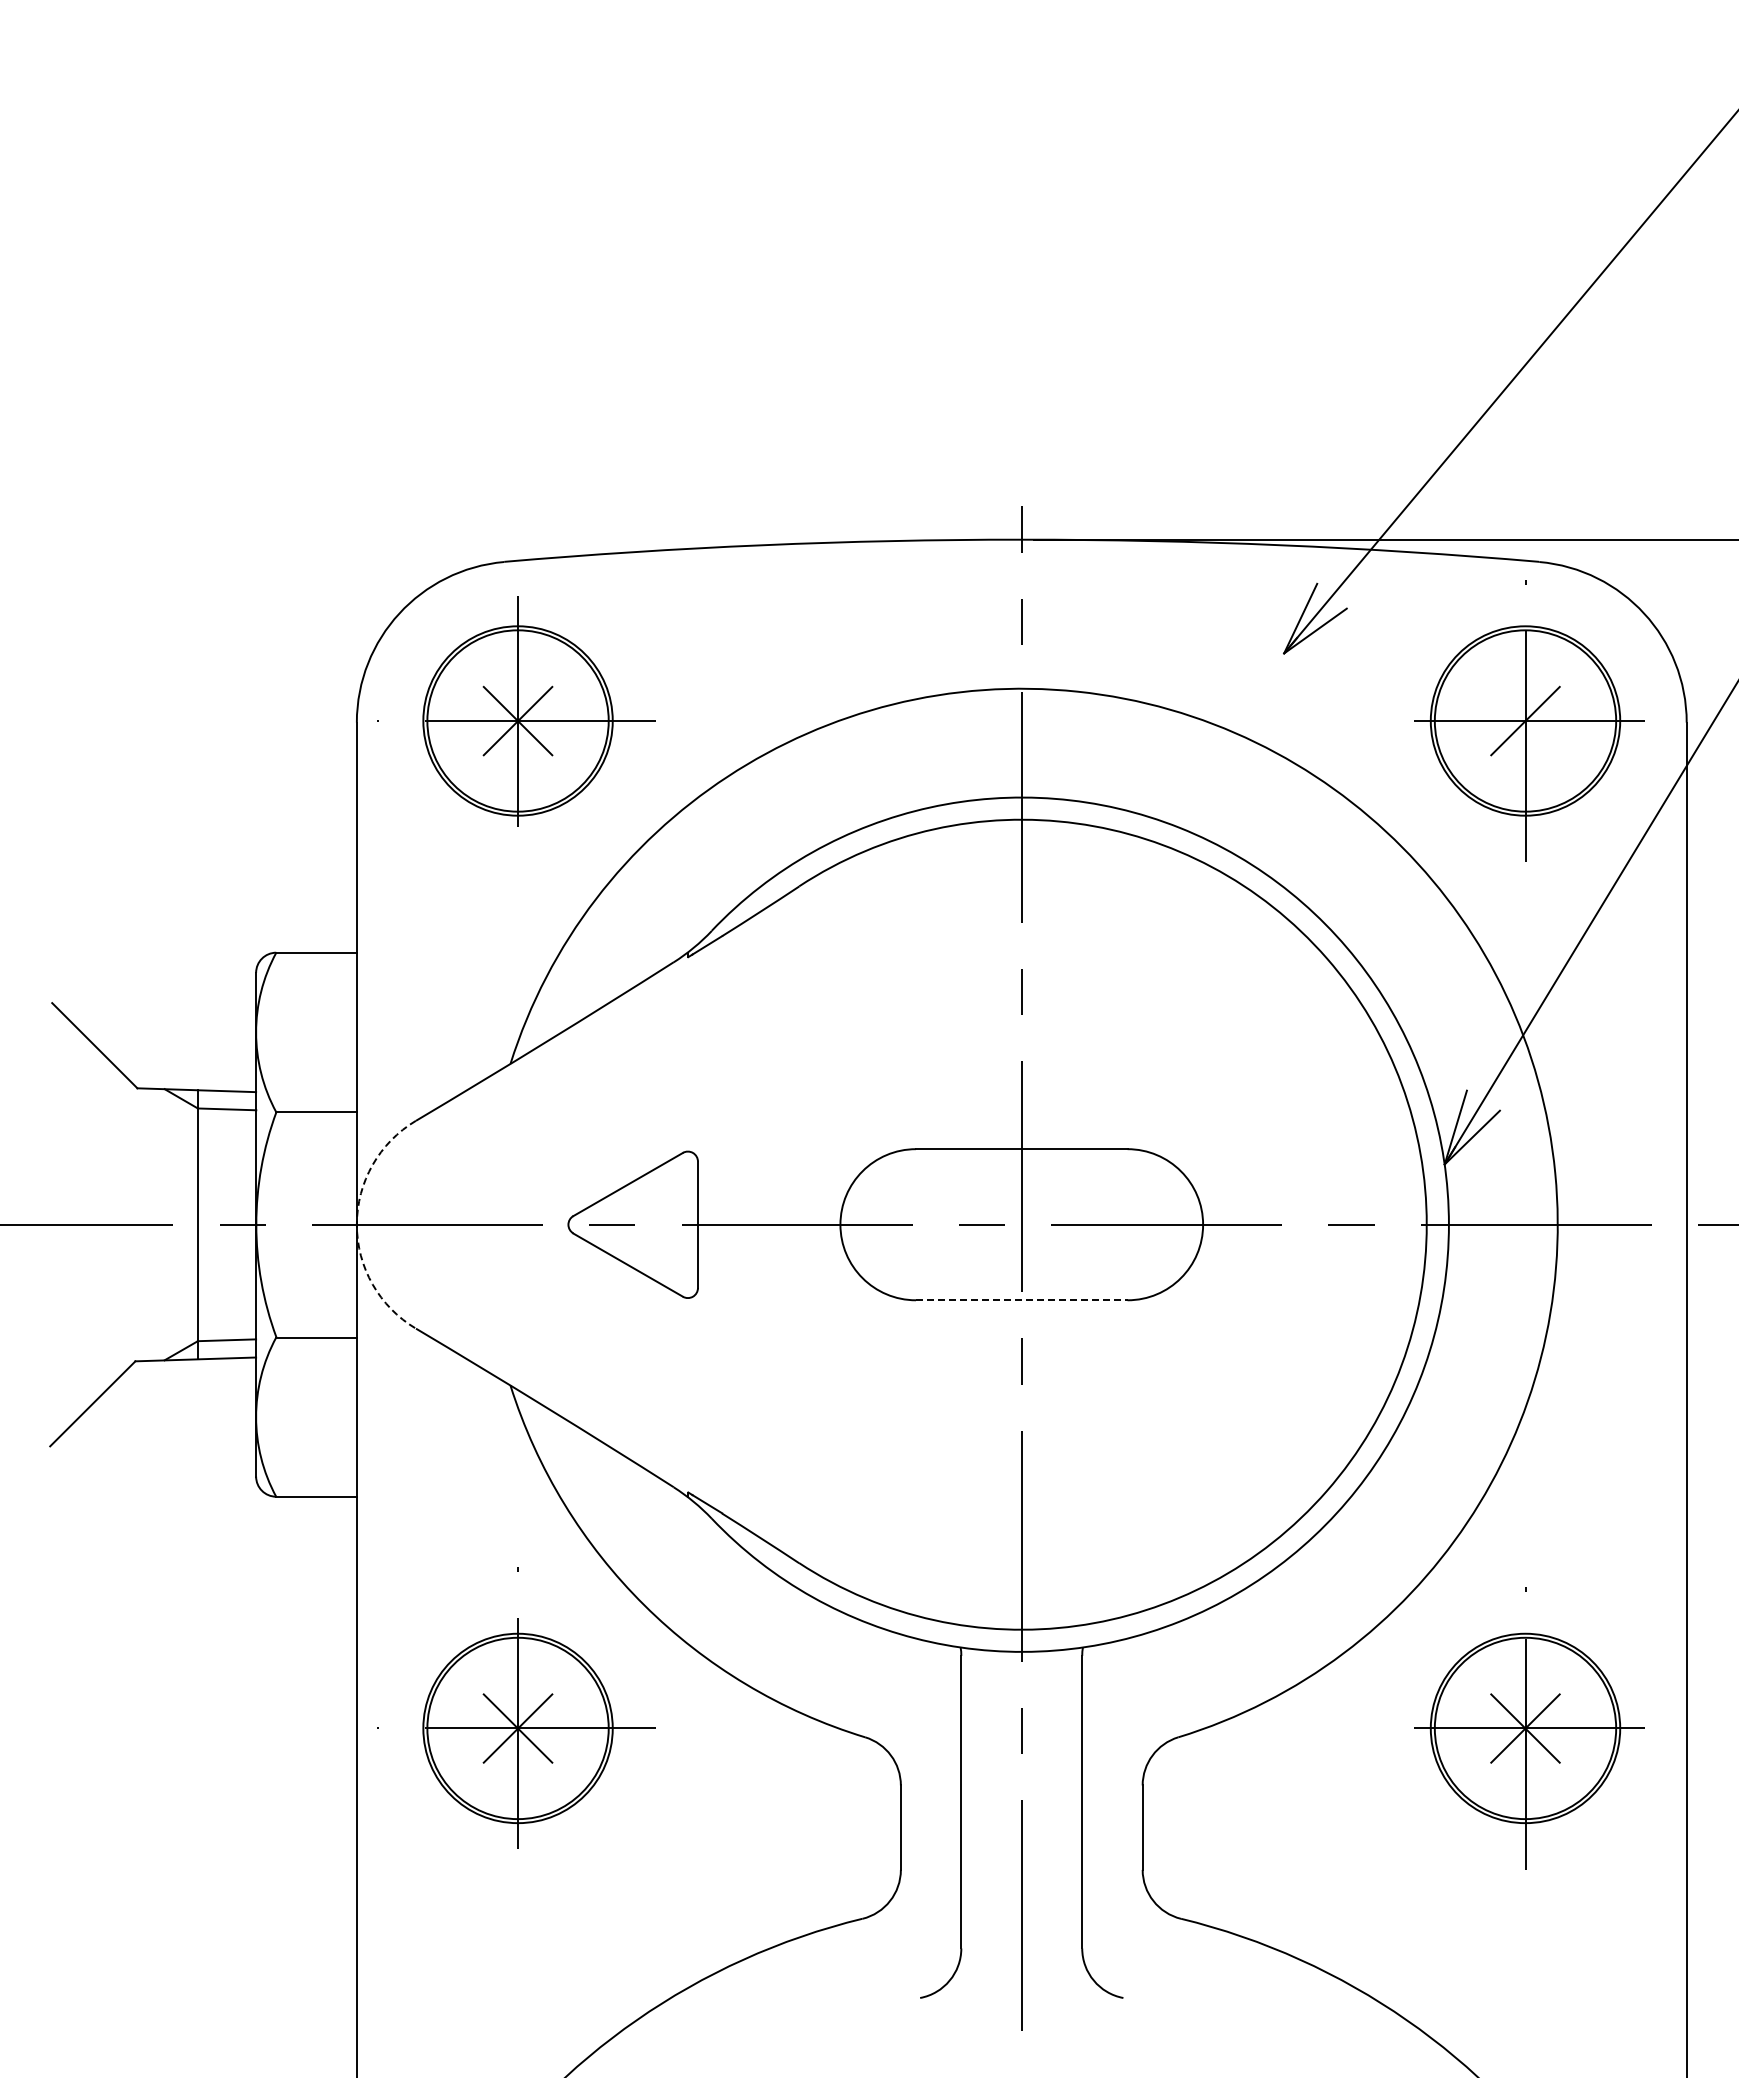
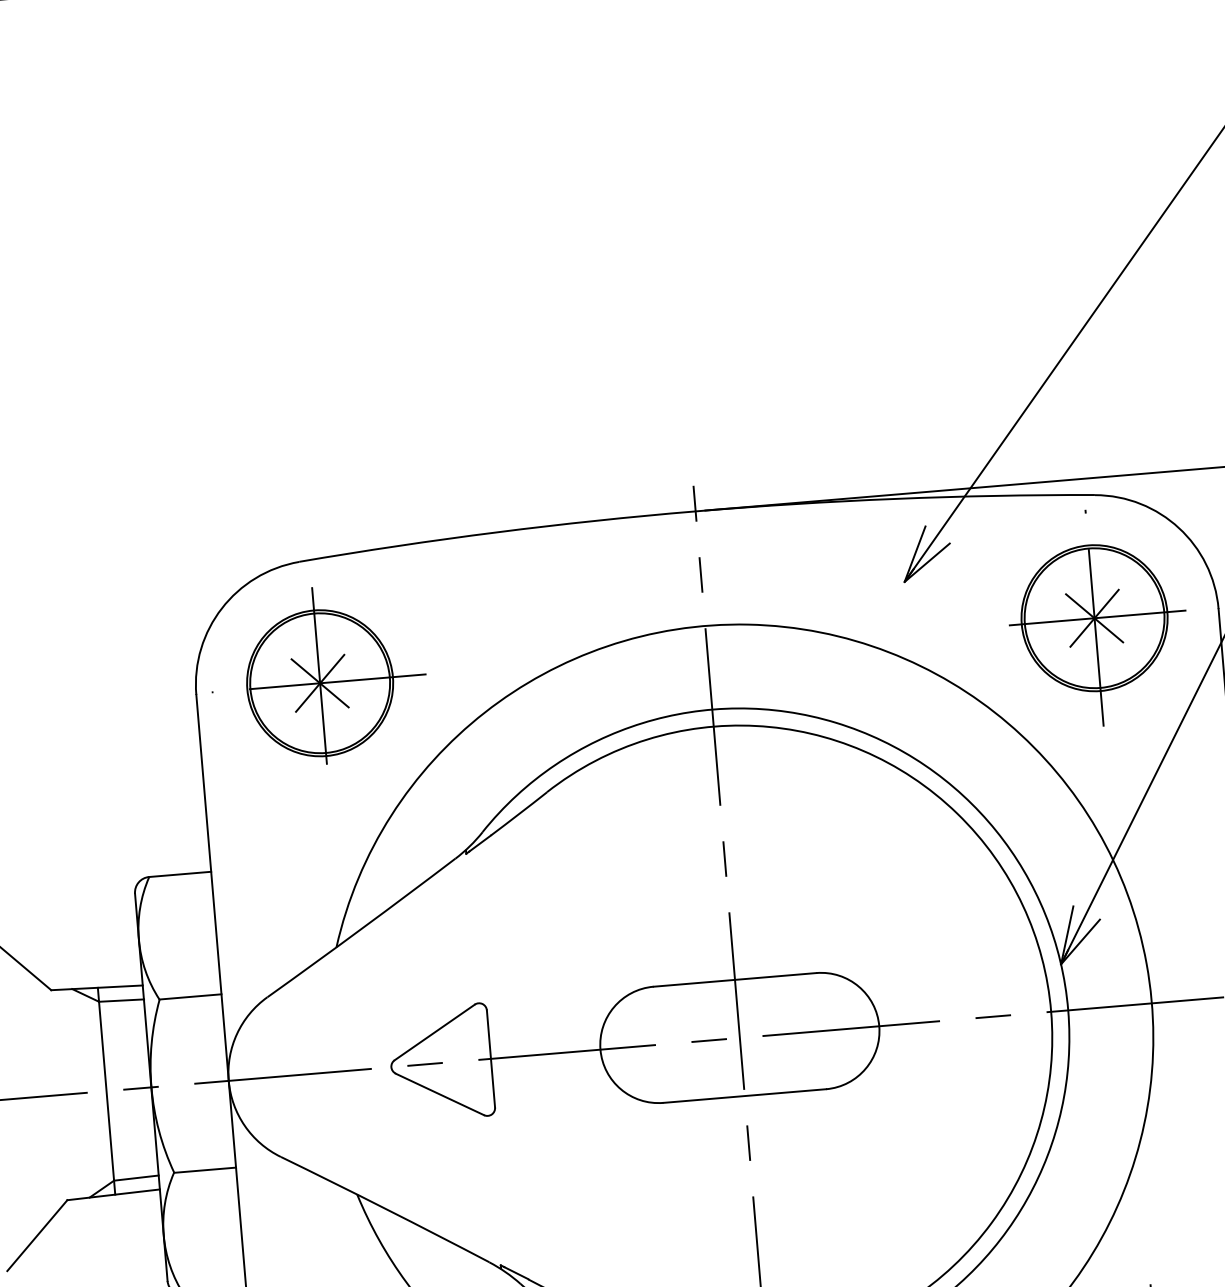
line: (1525, 720) -> (1094, 617), added
arc: (356, 1224) -> (228, 1080), dashed -> solid
line: (1021, 1300) -> (744, 1096), dashed -> solid

